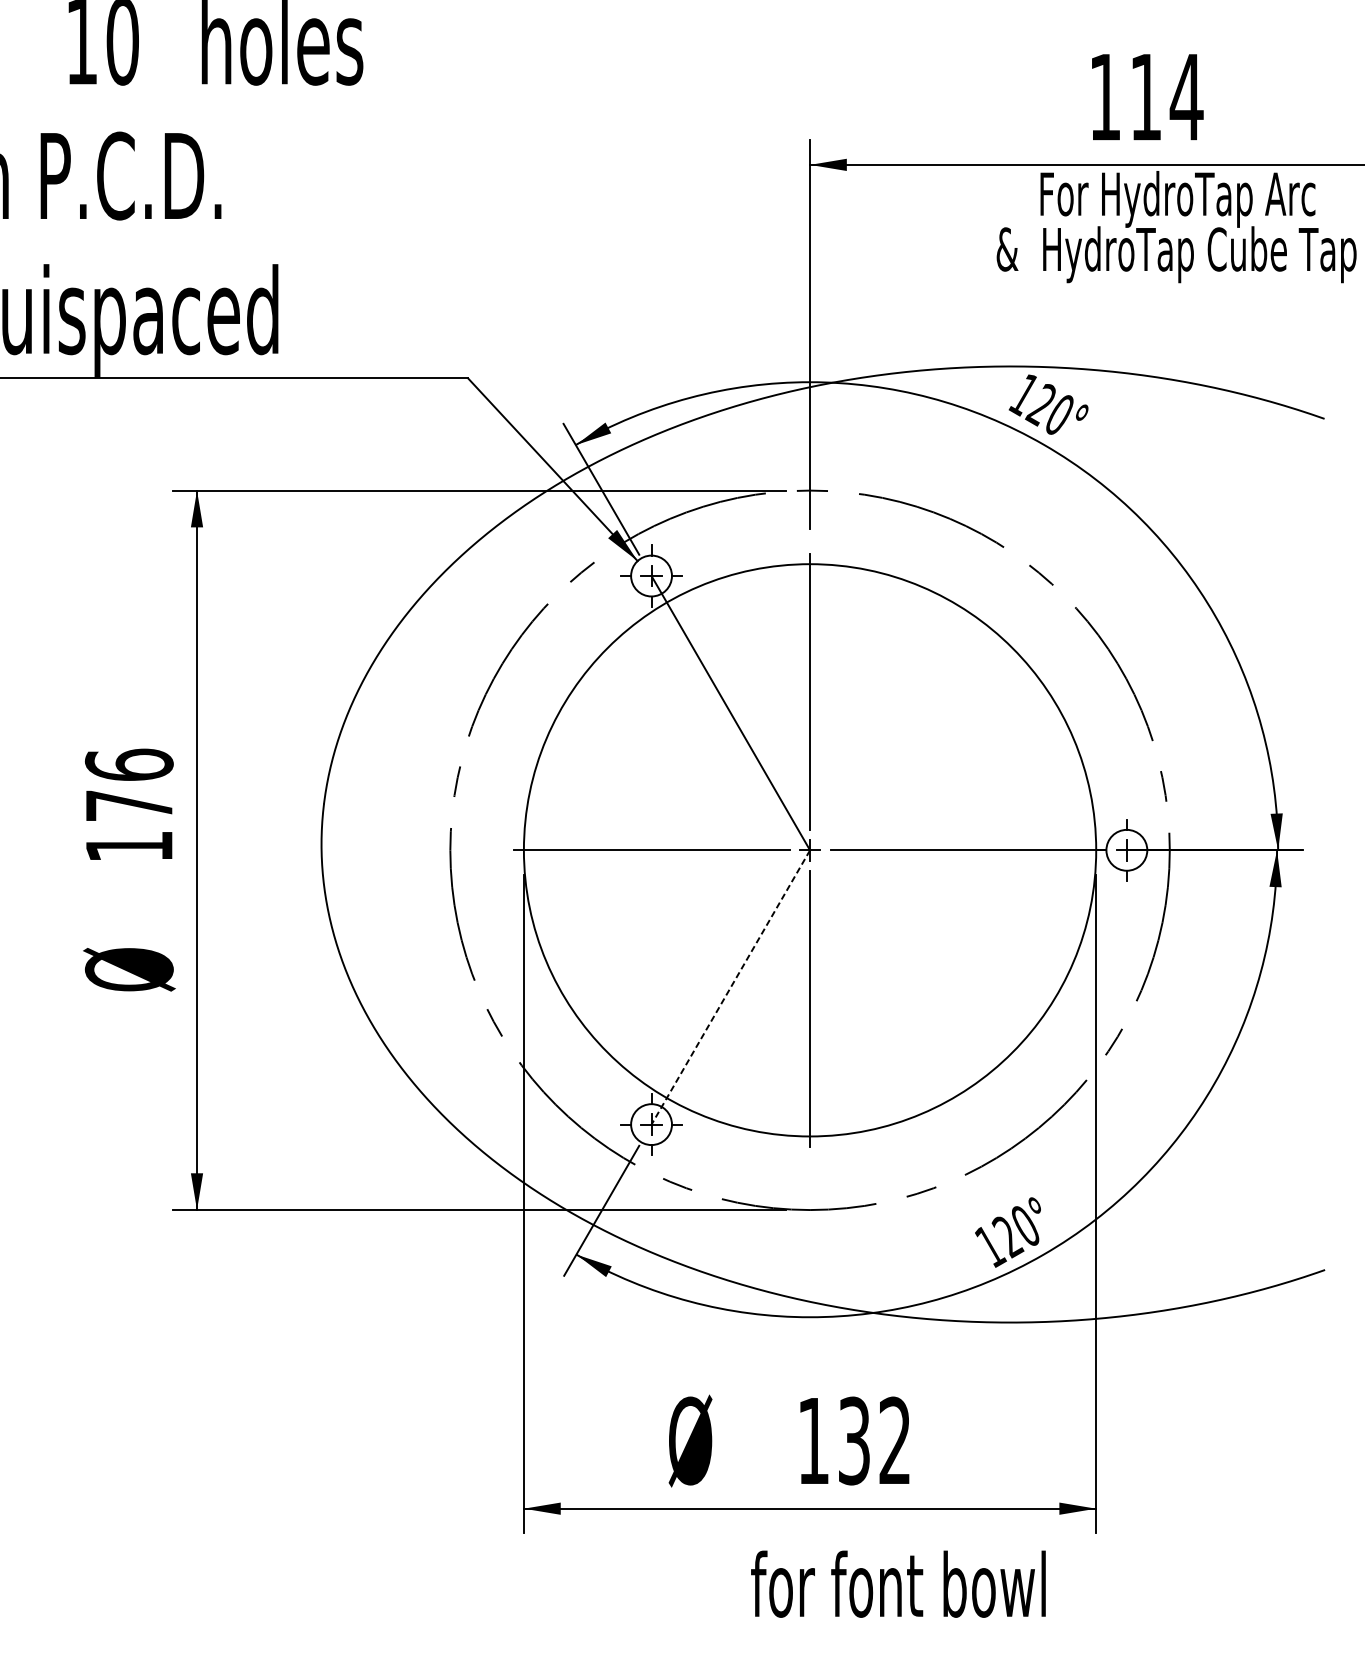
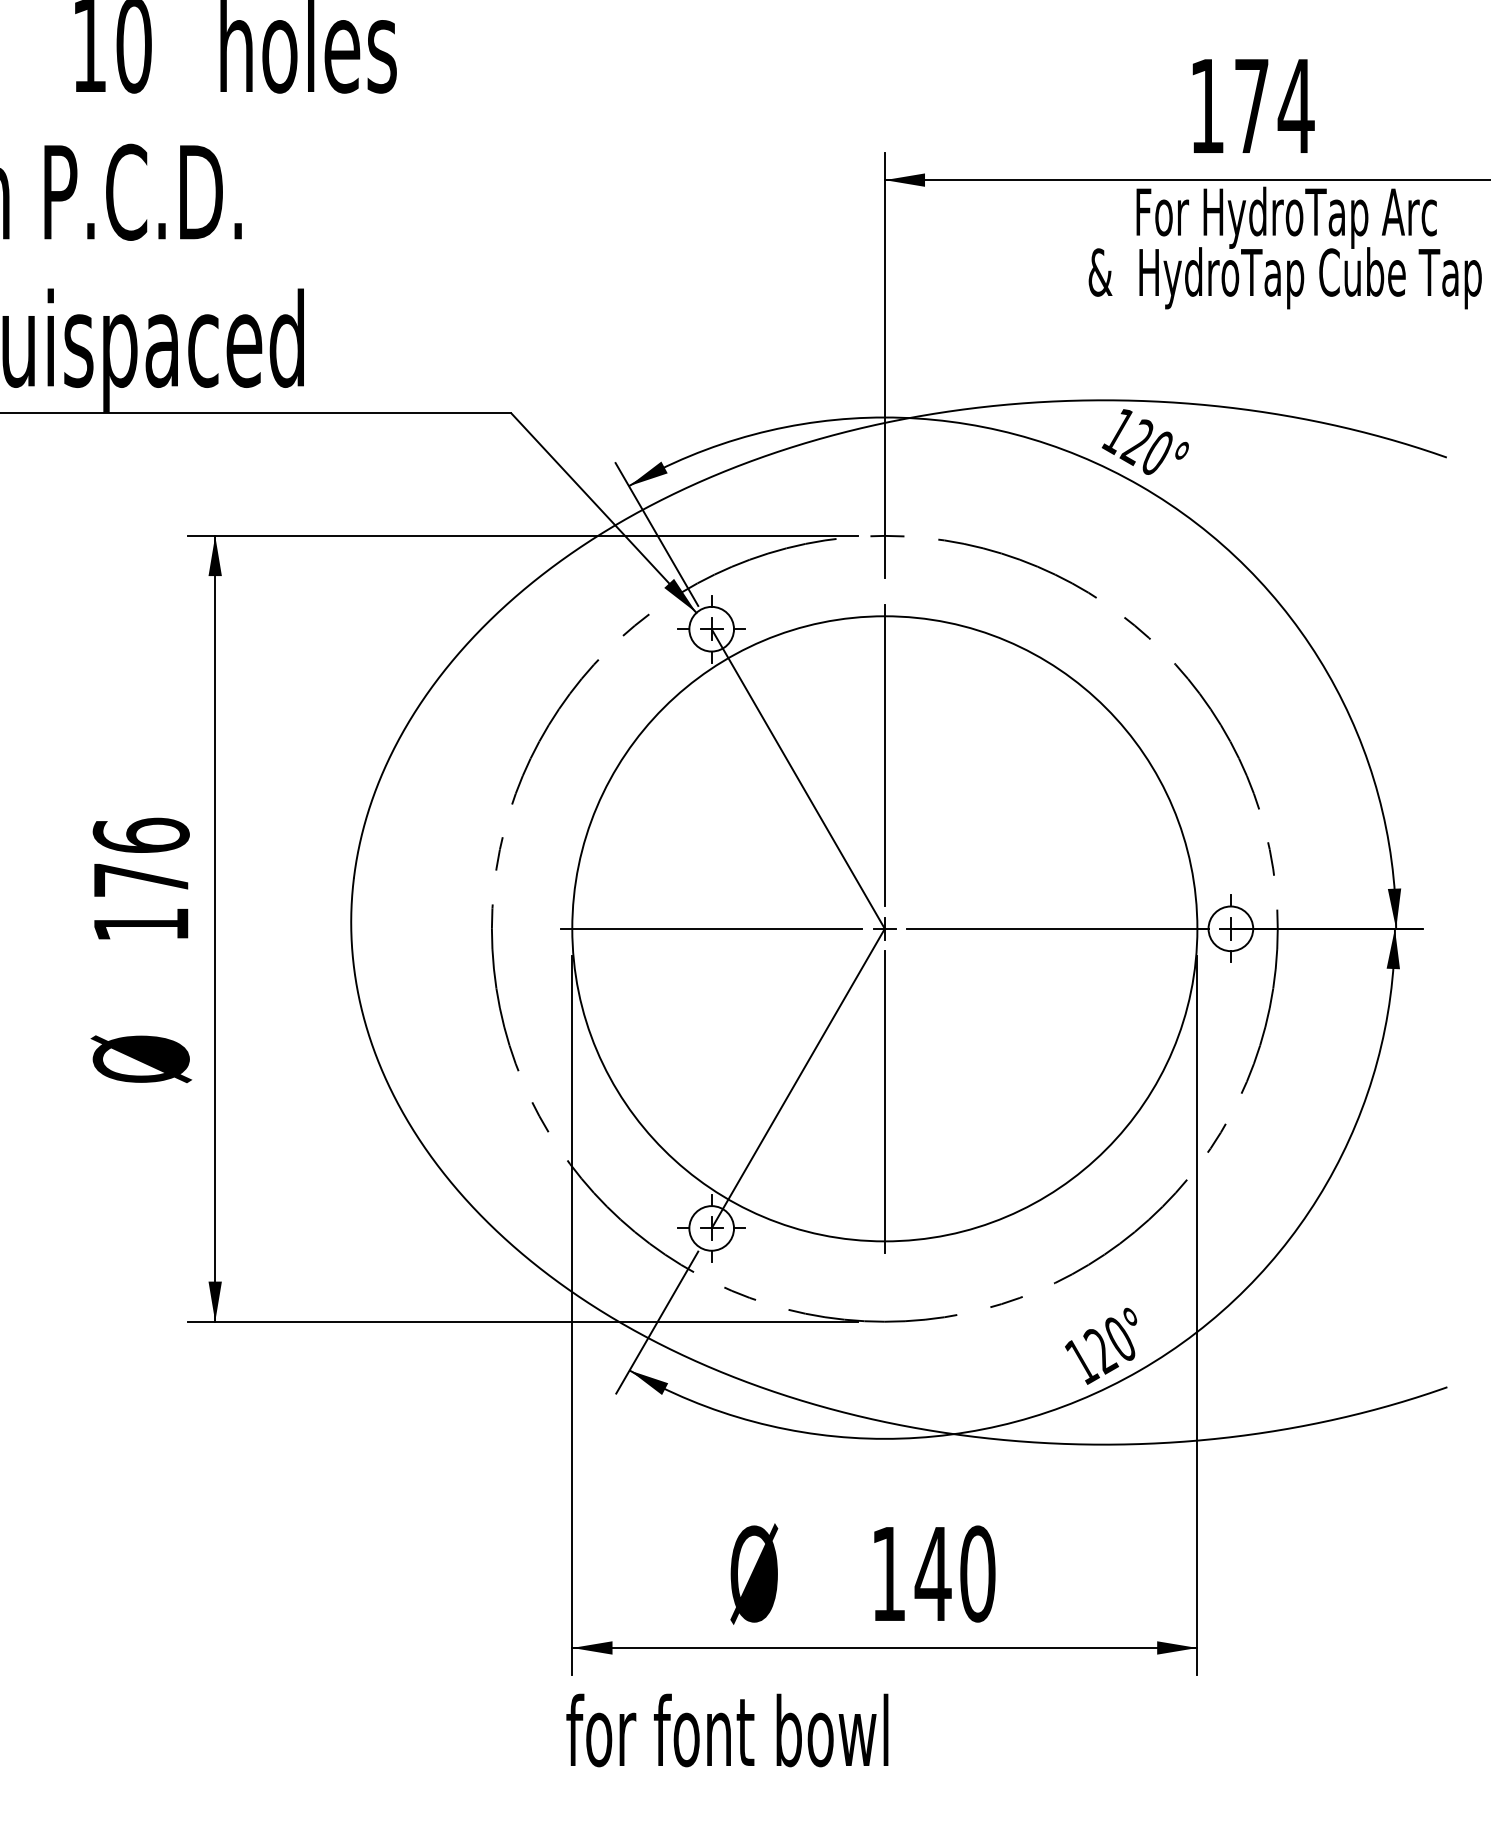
text: (1145, 96) -> (1251, 105), 114 -> 174
line: (731, 988) -> (798, 1079), dashed -> solid
text: (873, 1440) -> (954, 1573), 132 -> 140
text: (898, 1584) -> (727, 1730), moved

